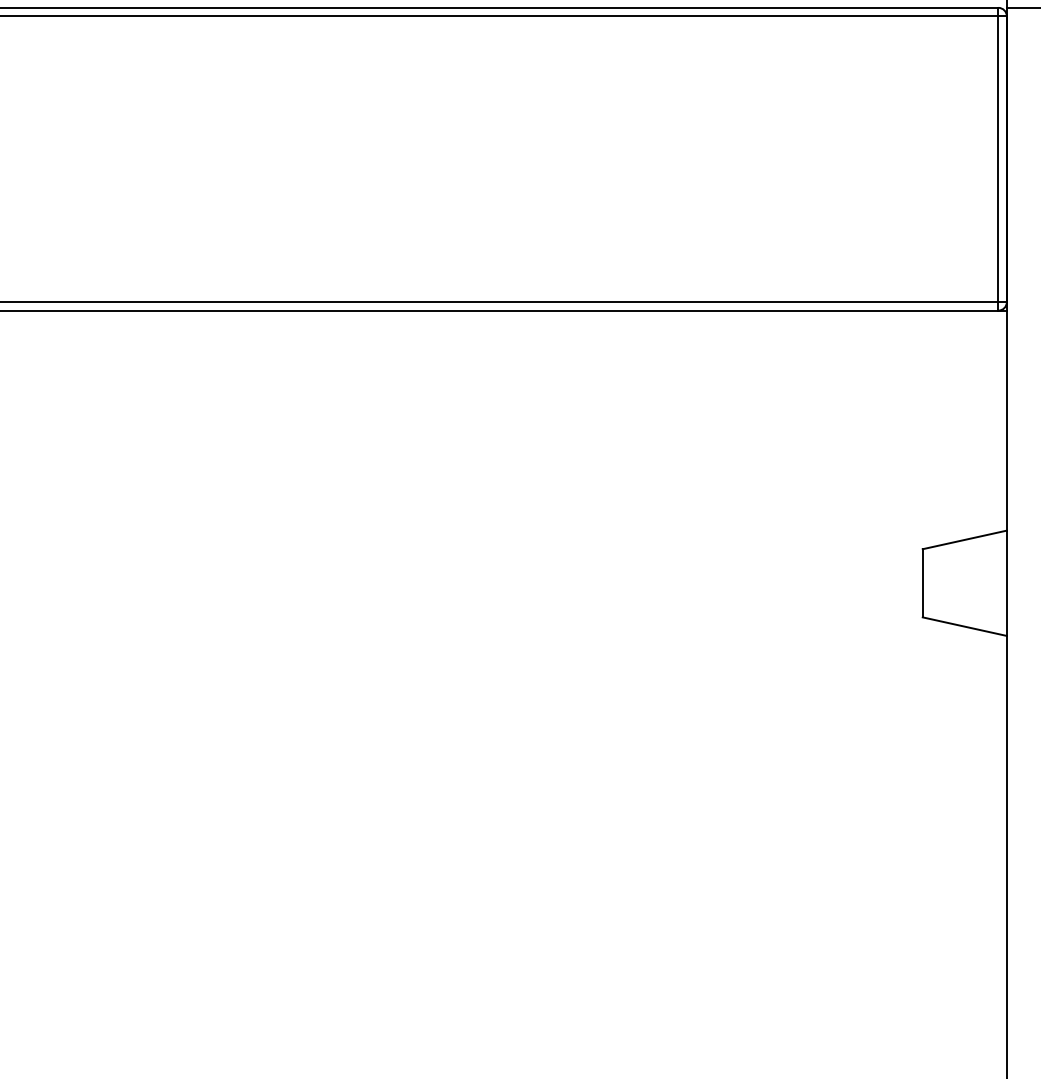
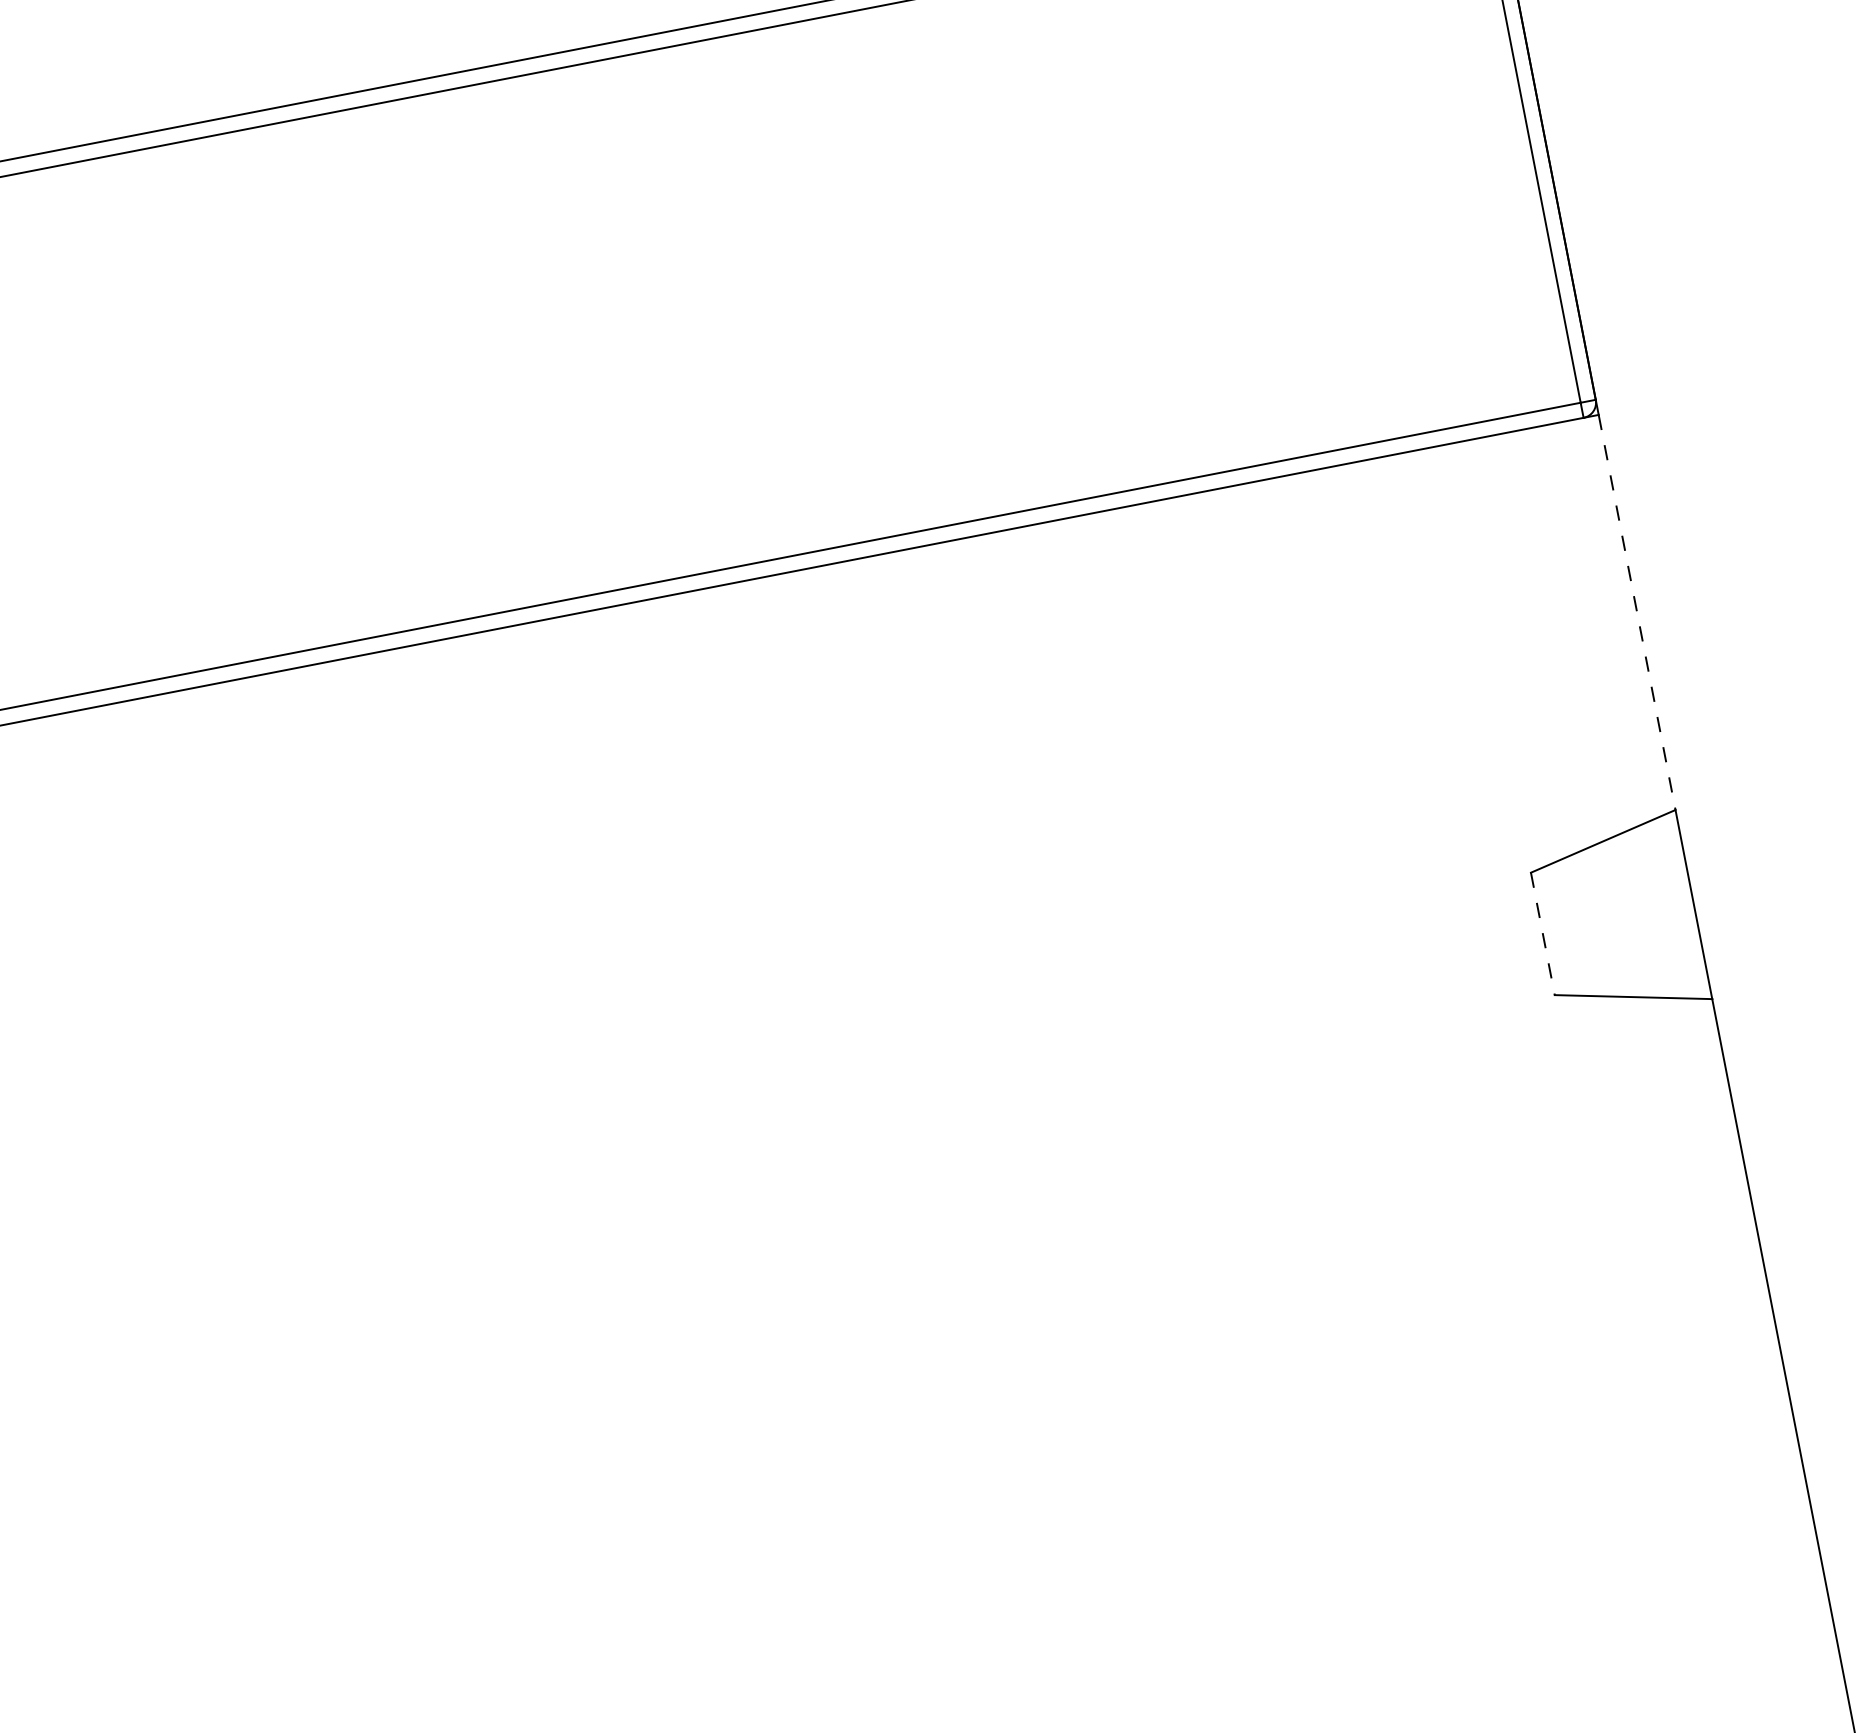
line: (1006, 421) -> (1636, 614), solid -> dashed
line: (922, 583) -> (1542, 934), solid -> dashed

